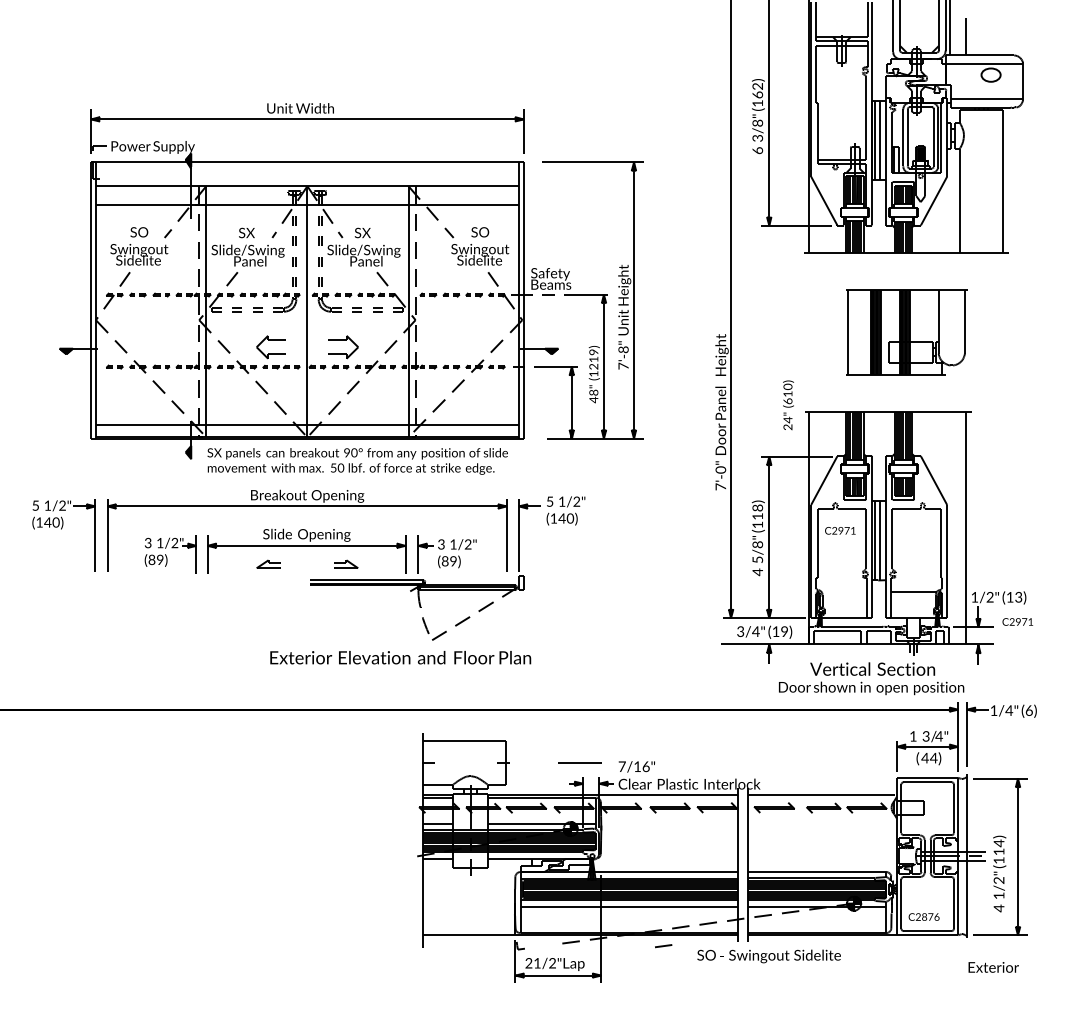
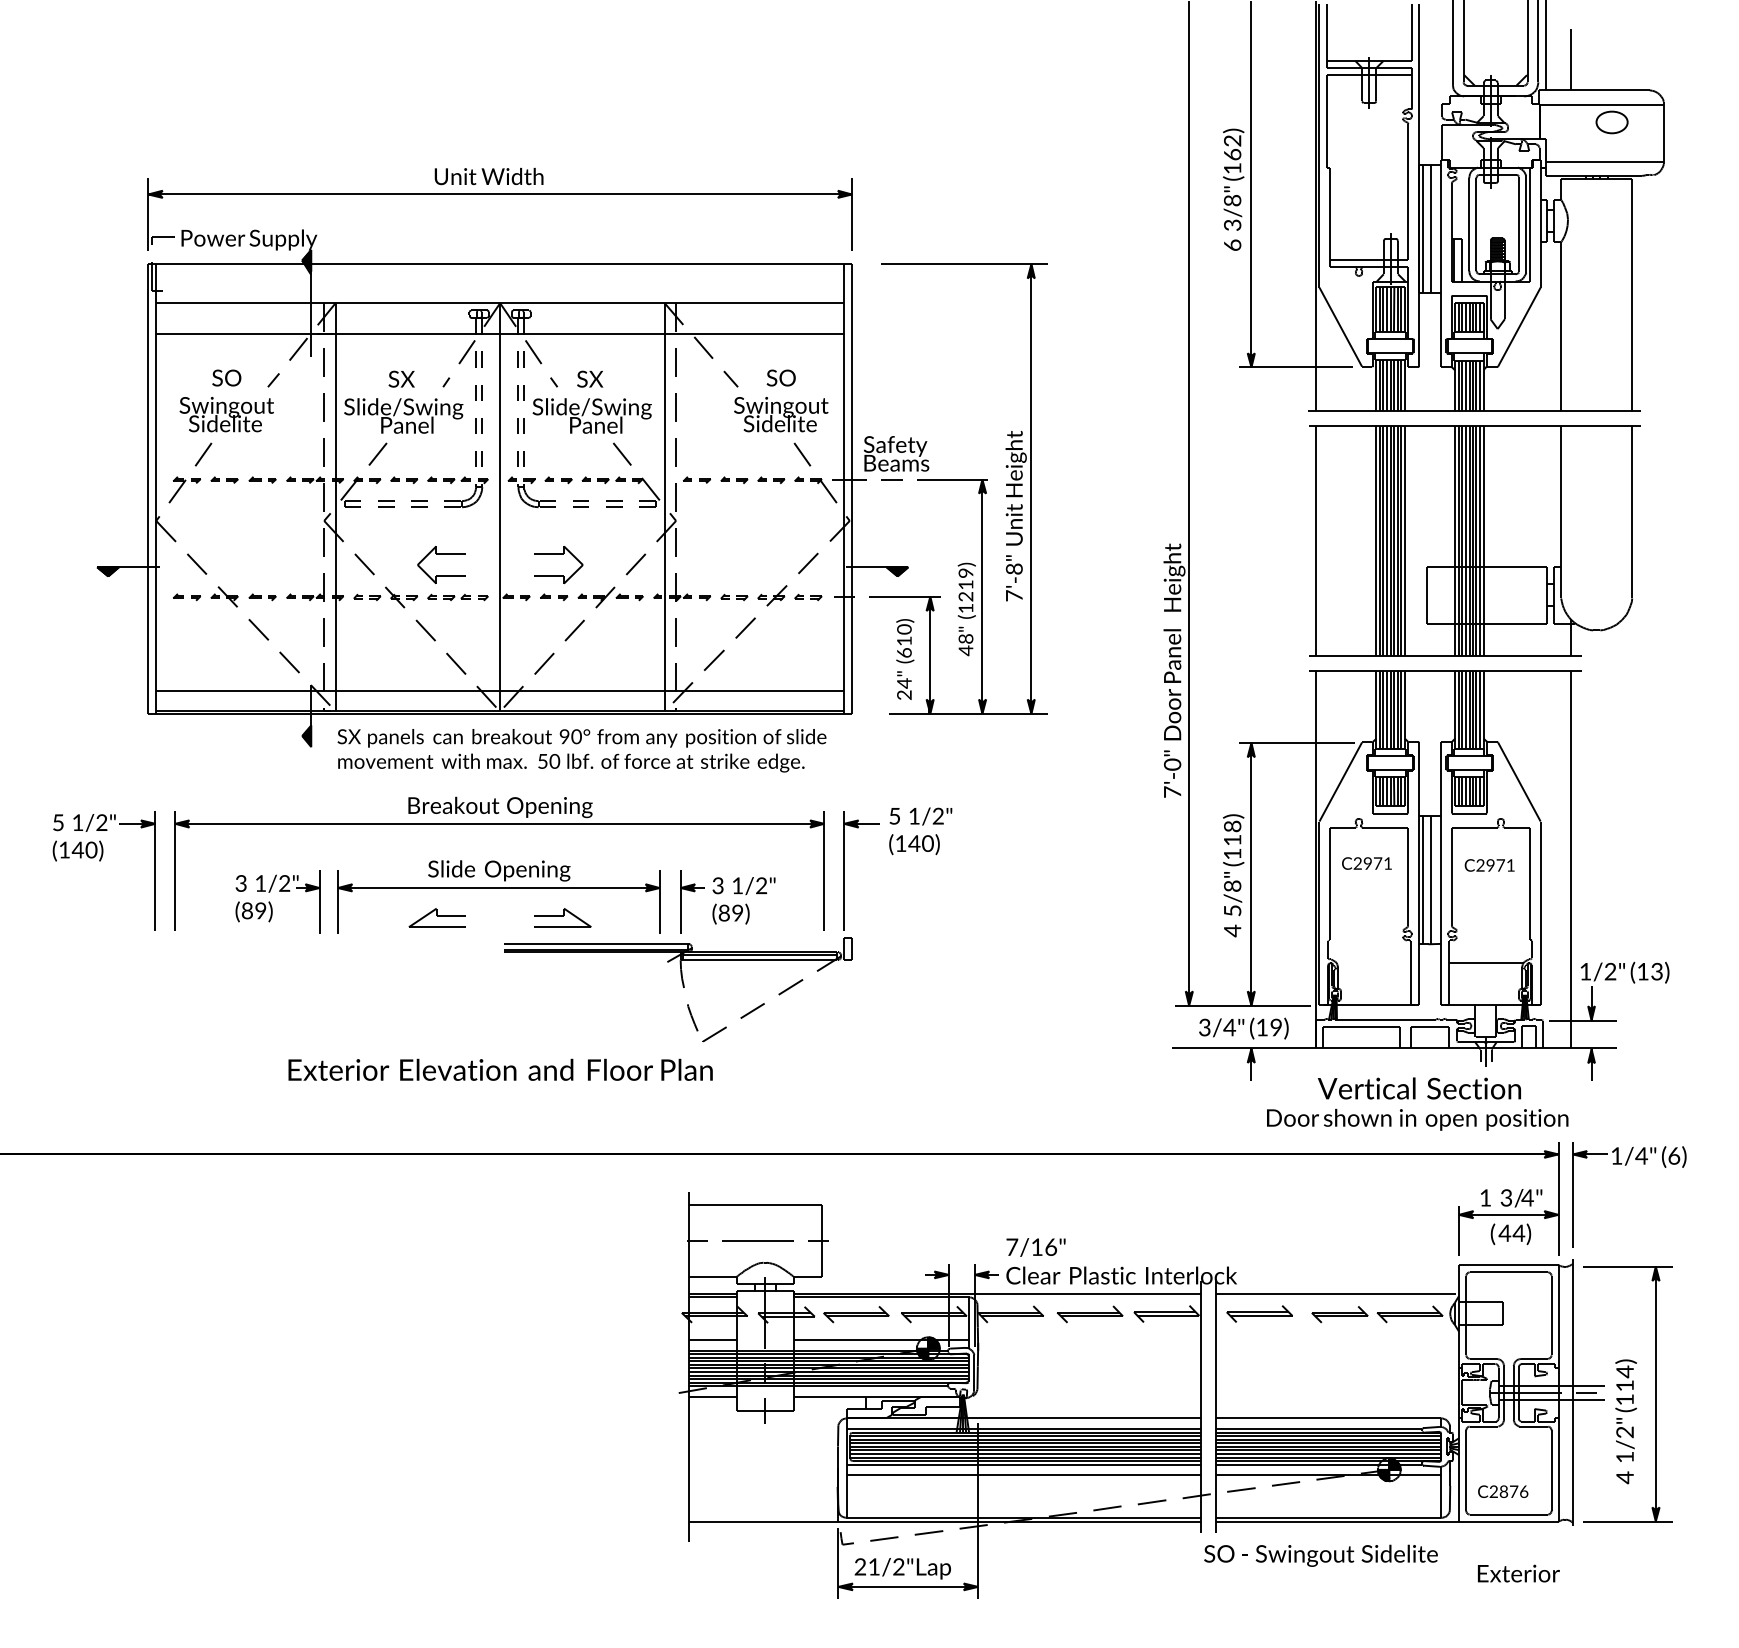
part: (906, 332) -> (1474, 541), size x1.67
text: (788, 405) -> (905, 659), moved
part: (268, 564) -> (436, 918), size x1.43
part: (345, 564) -> (562, 918), size x1.43
text: (1017, 621) -> (1489, 864), moved
text: (400, 657) -> (500, 1069), moved
line: (579, 762) -> (757, 1240), moved
line: (663, 946) -> (884, 1539), moved
text: (768, 956) -> (1320, 1555), moved
text: (993, 967) -> (1518, 1573), moved

